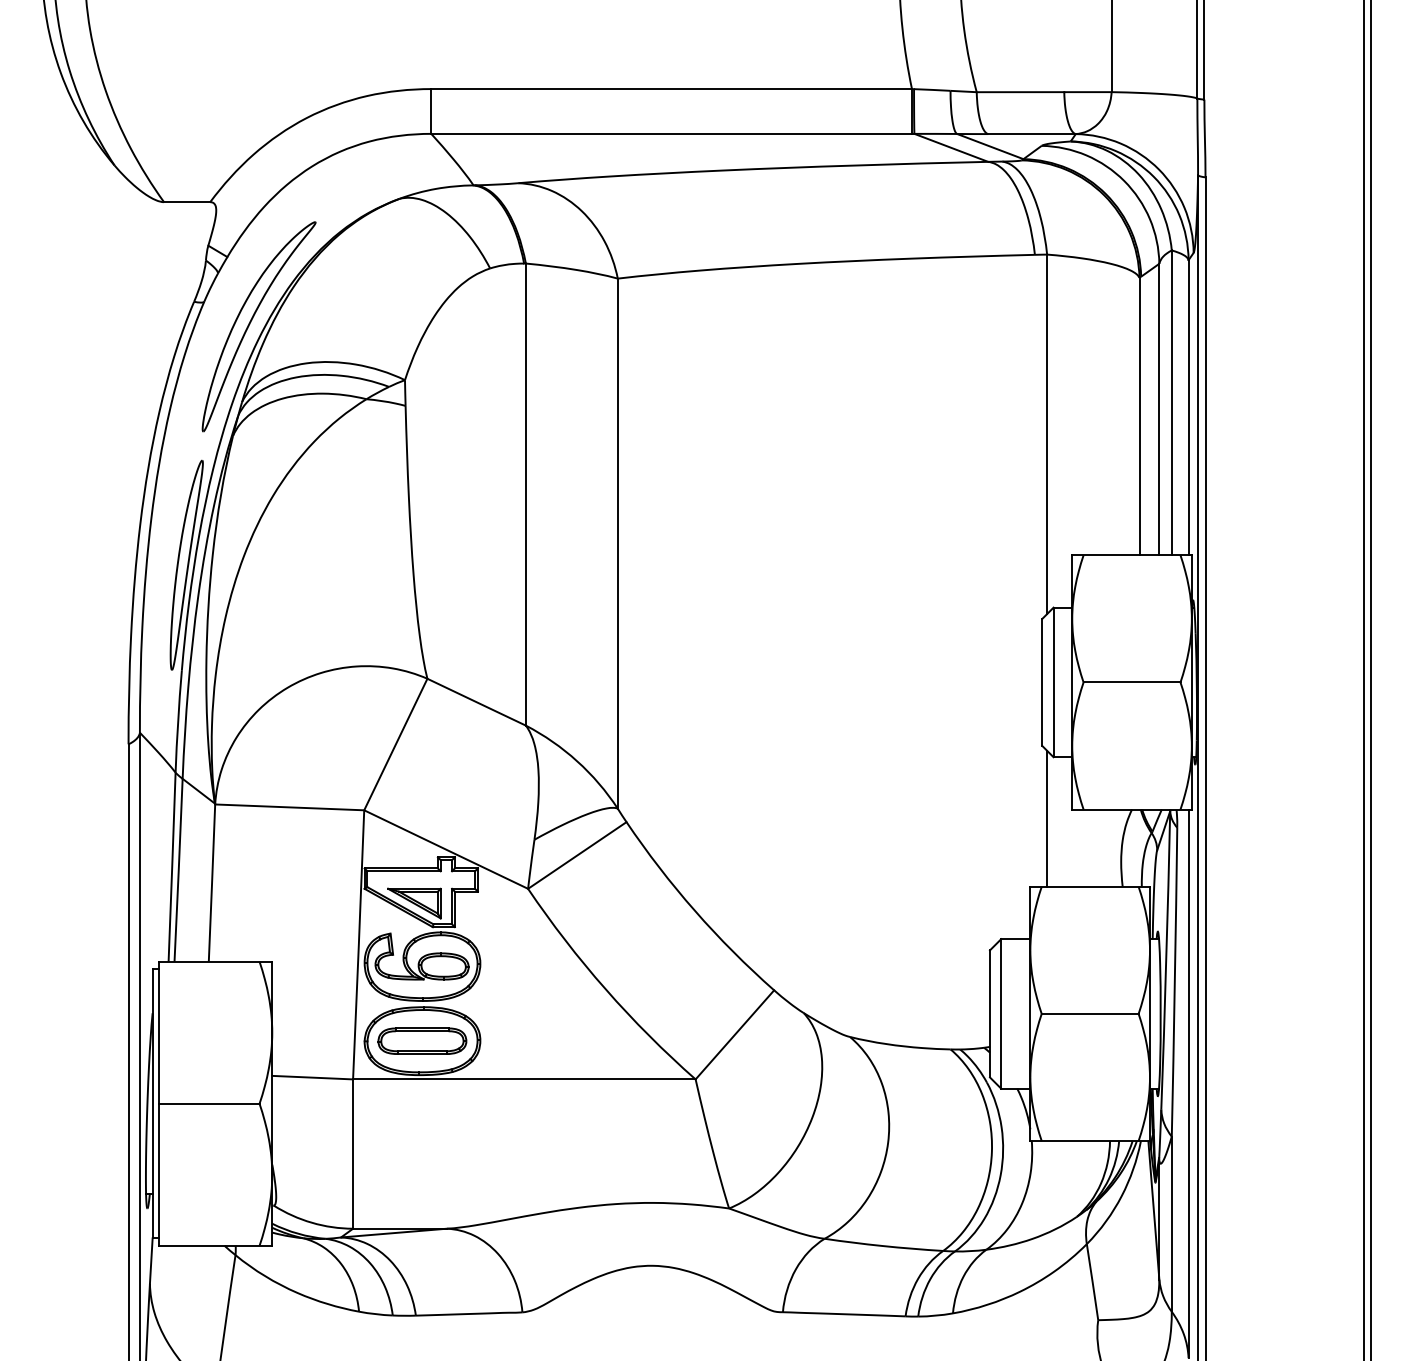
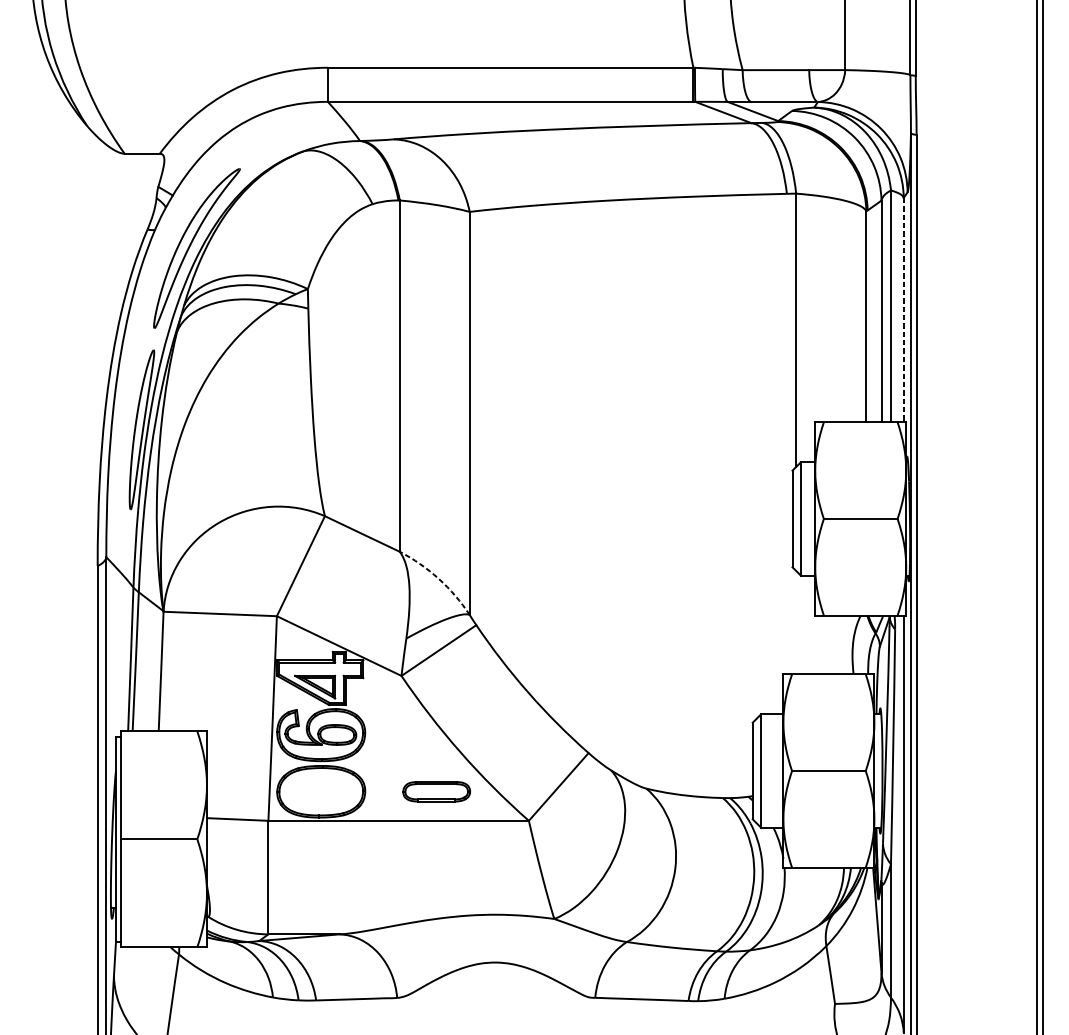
line: (1188, 407) -> (903, 309), solid -> dashed
arc: (577, 761) -> (439, 579), solid -> dashed
line: (1047, 818) -> (796, 622), removed
part: (422, 1040) -> (436, 791), moved

